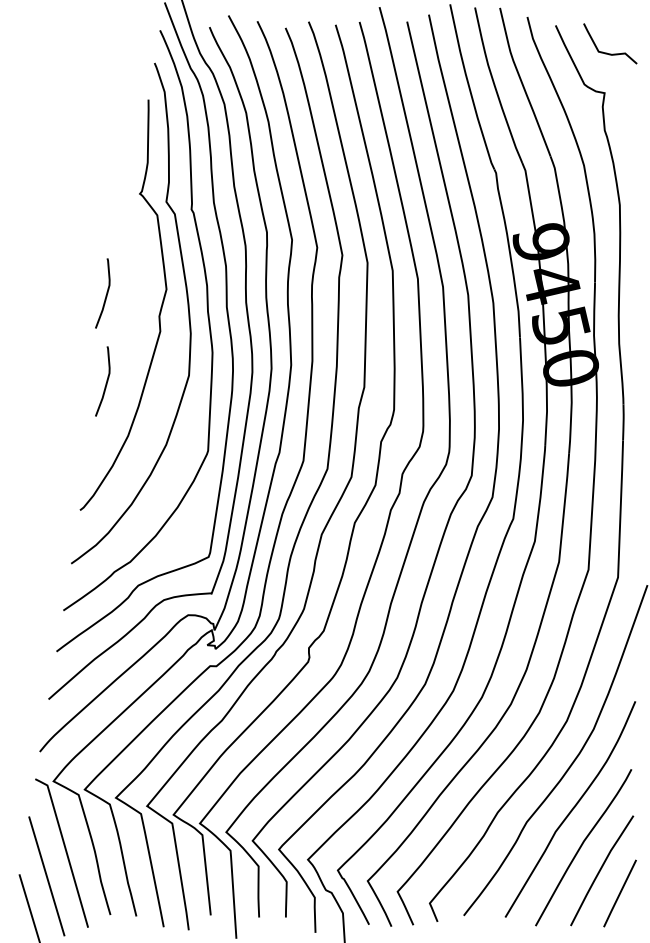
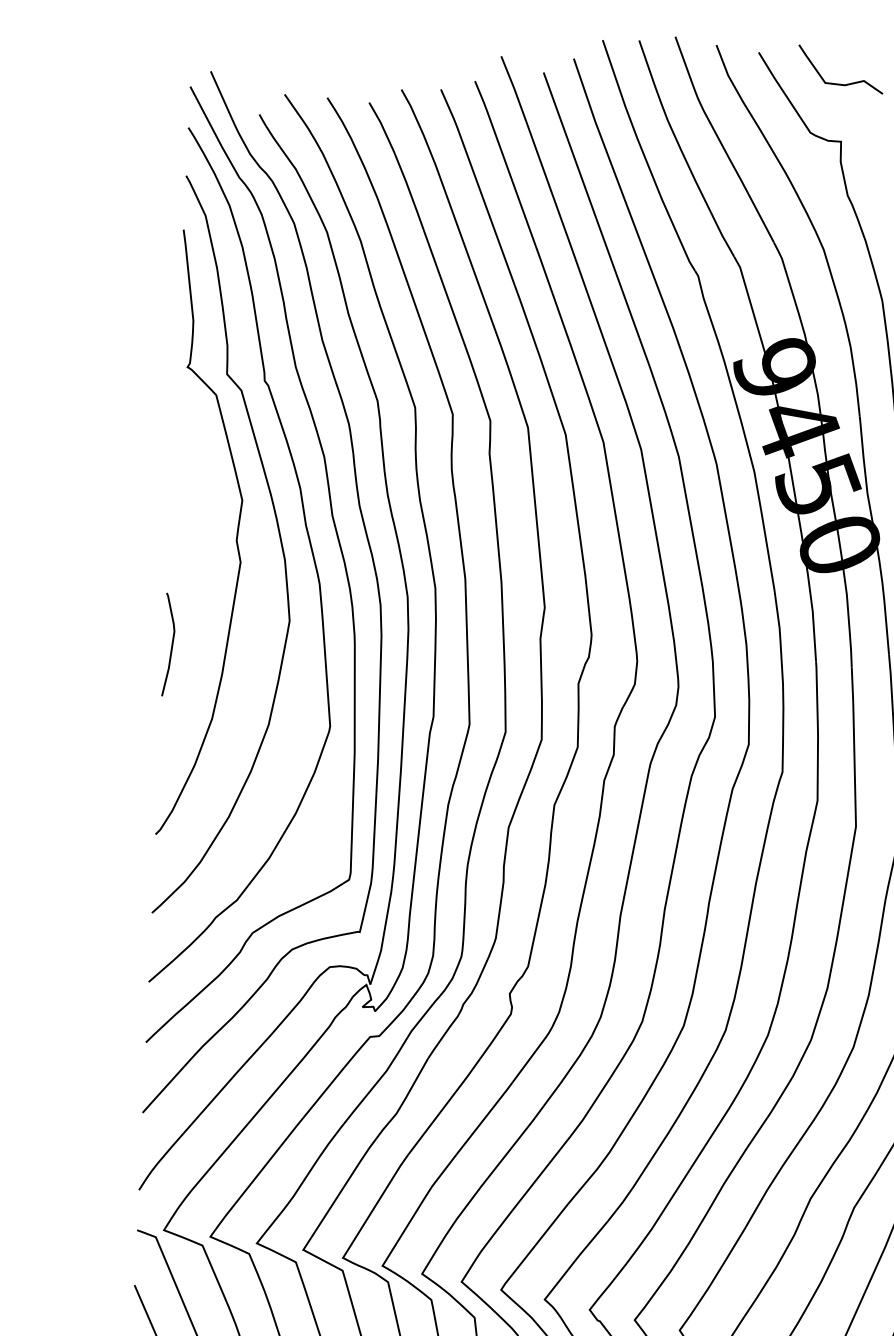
curve: (105, 295) -> (155, 519), removed

